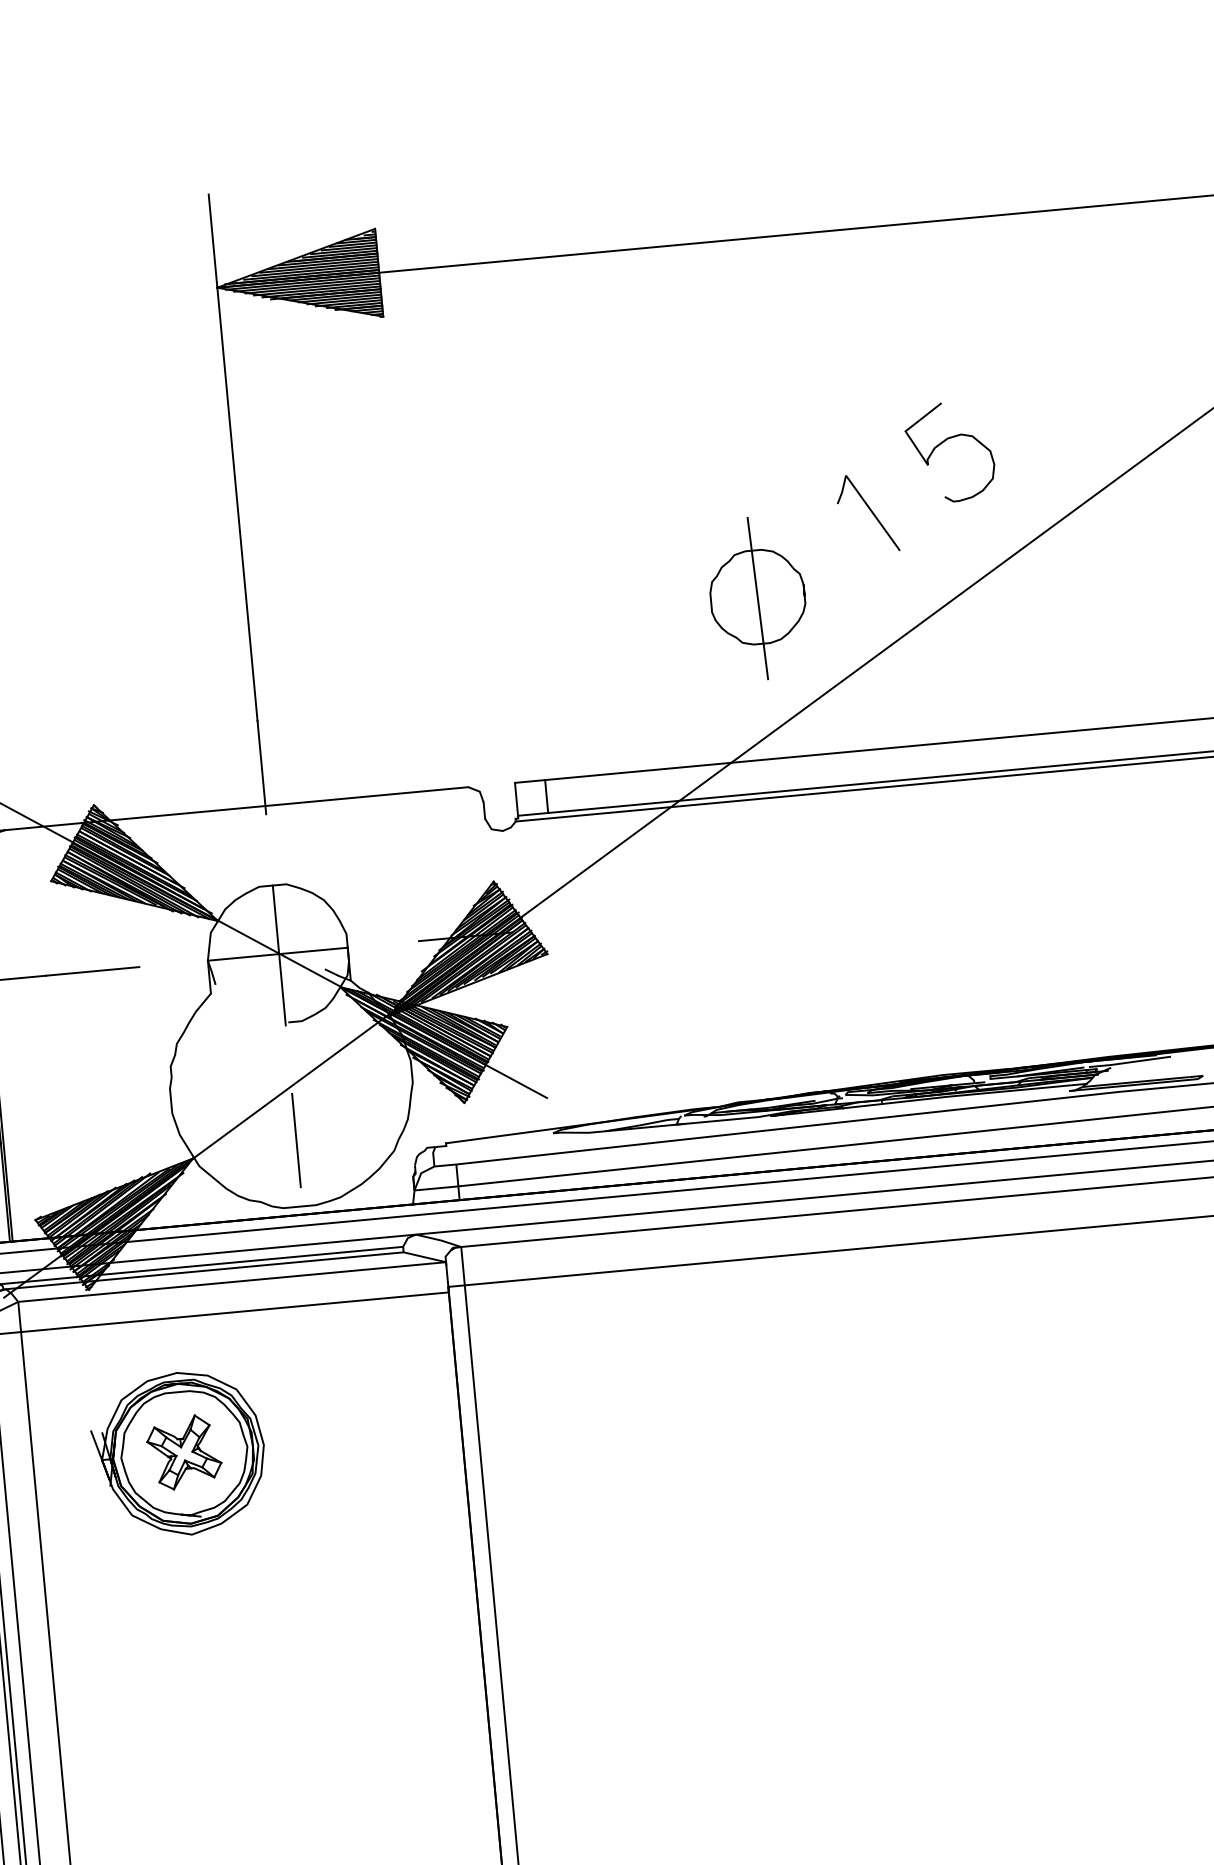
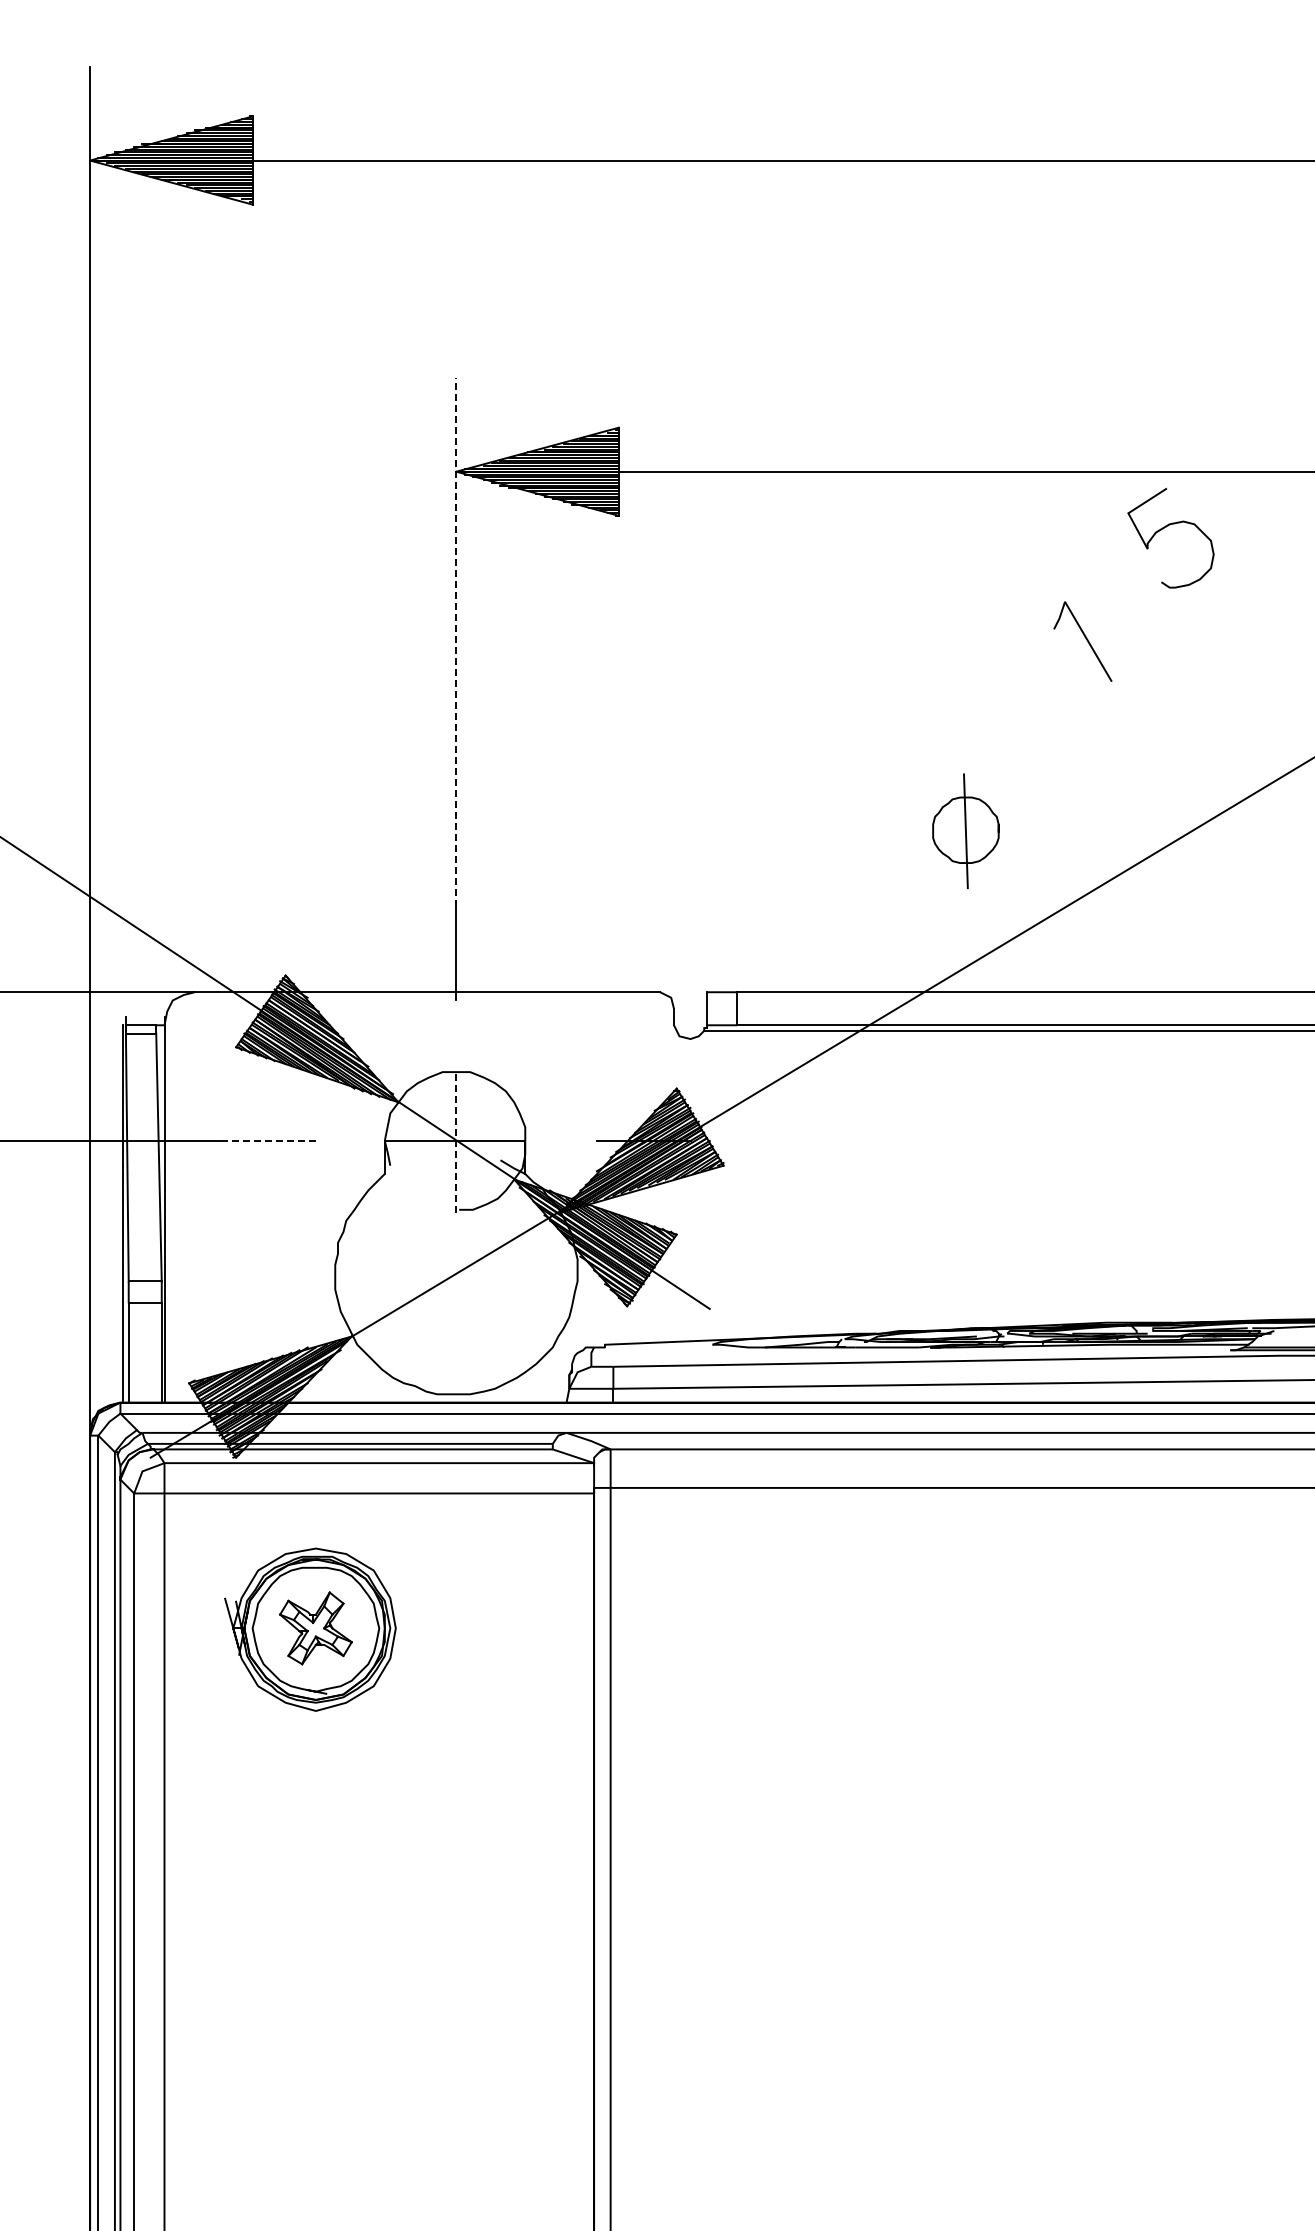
curve: (942, 444) -> (1163, 529), moved
line: (233, 457) -> (456, 642), solid -> dashed
curve: (870, 512) -> (1086, 640), moved
part: (757, 598) -> (965, 831), size x0.7
line: (279, 954) -> (456, 1141), solid -> dashed
line: (93, 970) -> (269, 1140), solid -> dashed
line: (296, 1140) -> (456, 1328), removed

